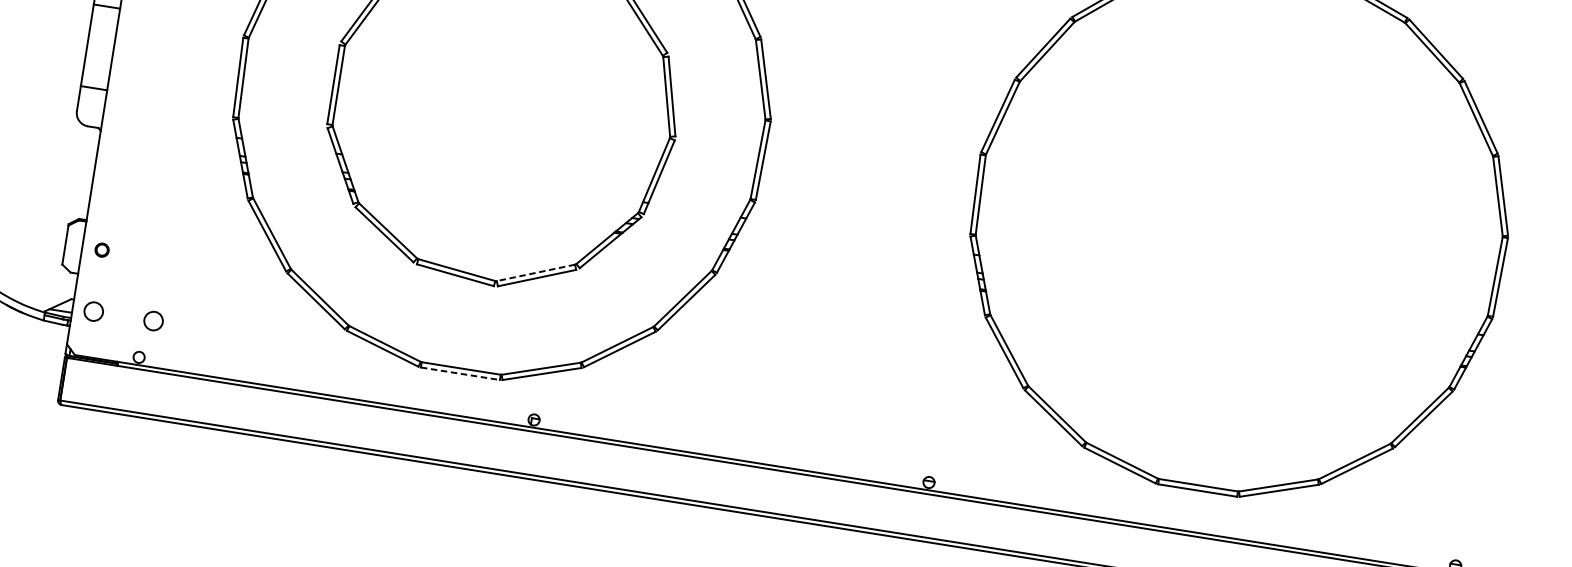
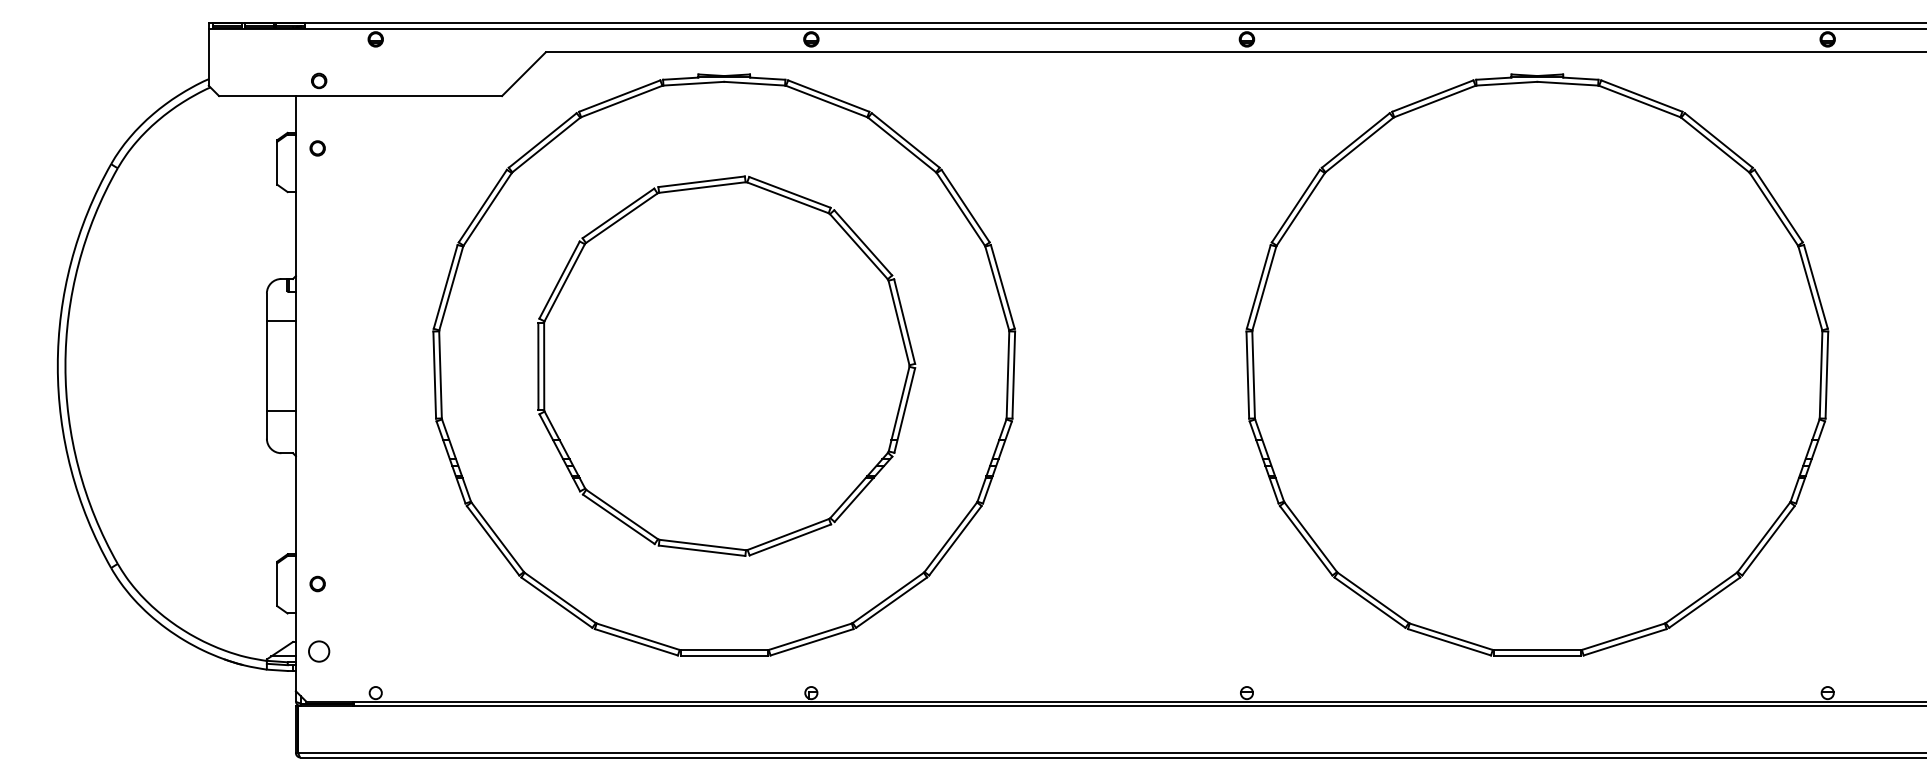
line: (536, 272) -> (788, 534), dashed -> solid
circle: (153, 321) -> (385, 651), removed
line: (460, 373) -> (724, 655), dashed -> solid

